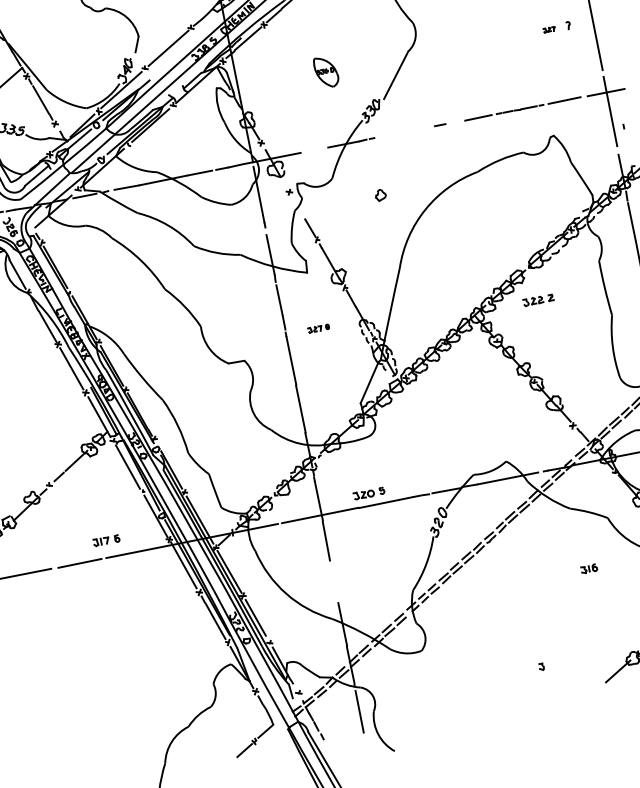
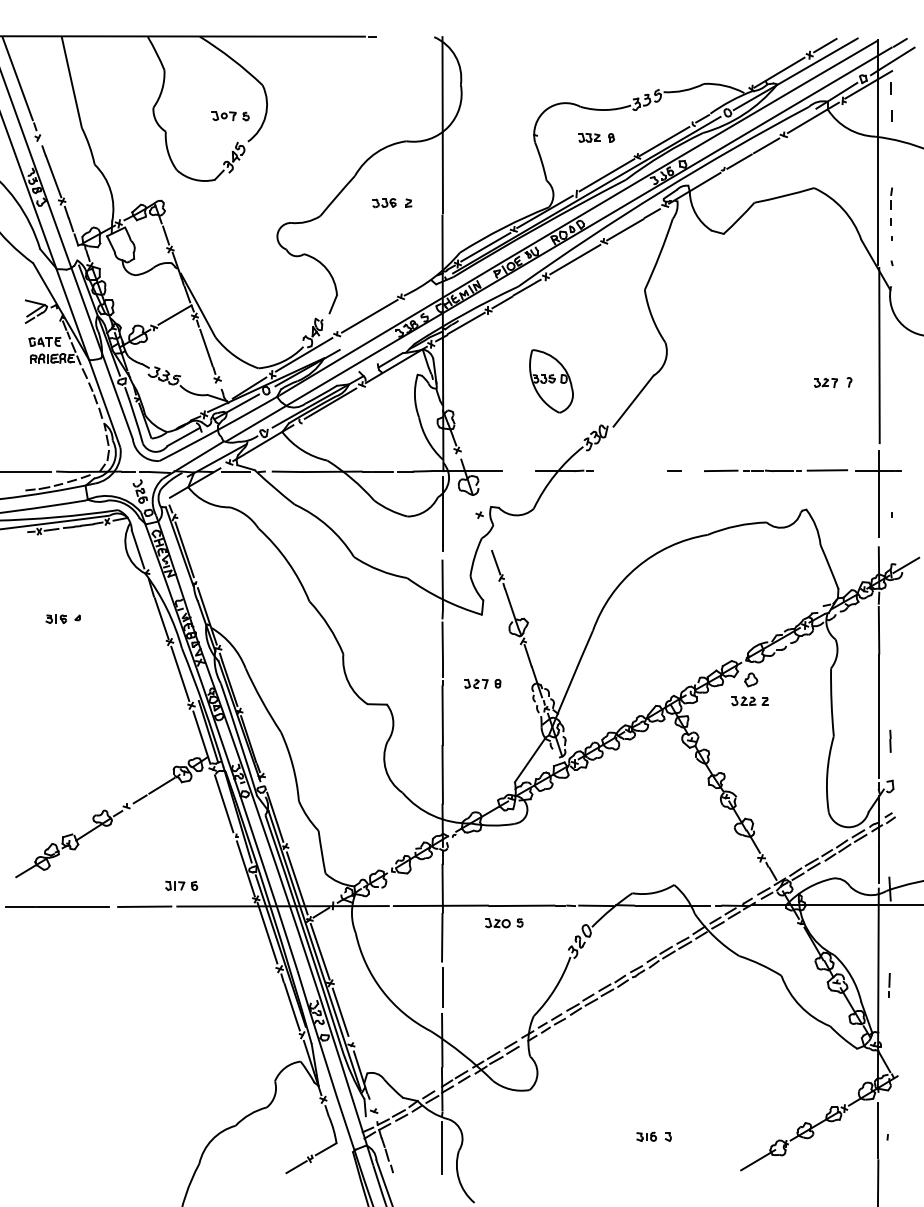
part: (549, 29) -> (825, 382), size x1.67
part: (326, 72) -> (551, 381), size x1.67
part: (380, 194) -> (751, 679), moved
part: (318, 328) -> (482, 683), size x1.43
part: (369, 493) -> (504, 923), moved
part: (589, 568) -> (646, 1136), moved
line: (334, 581) -> (442, 987), added

